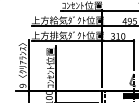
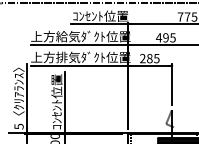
text: (117, 36) -> (149, 58), 310 -> 285
text: (22, 85) -> (18, 126), 9 -> 5

